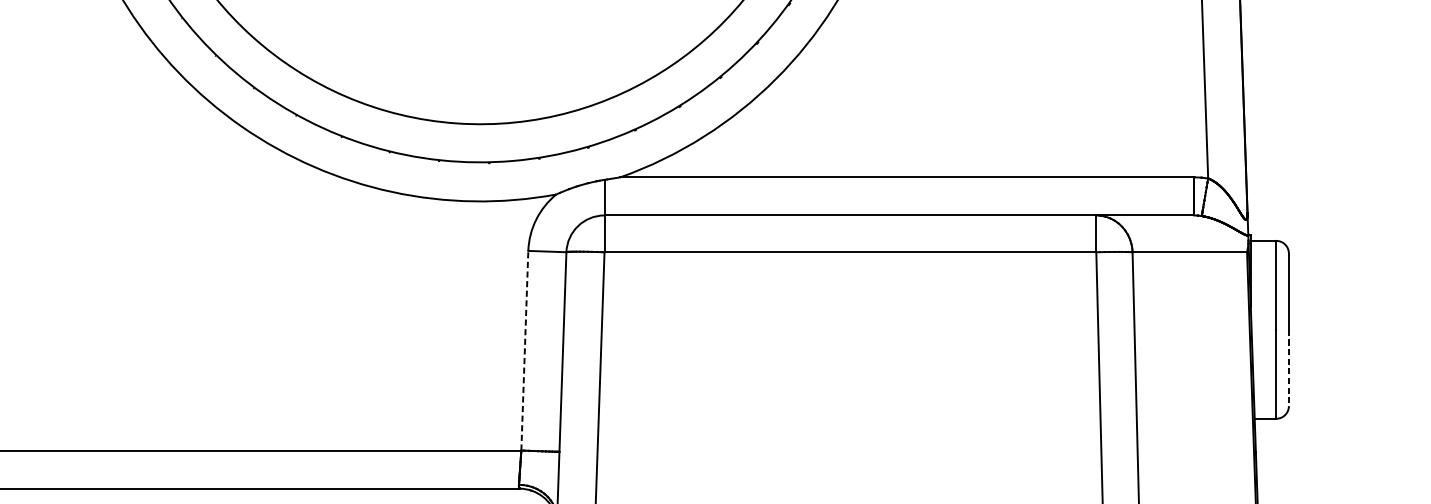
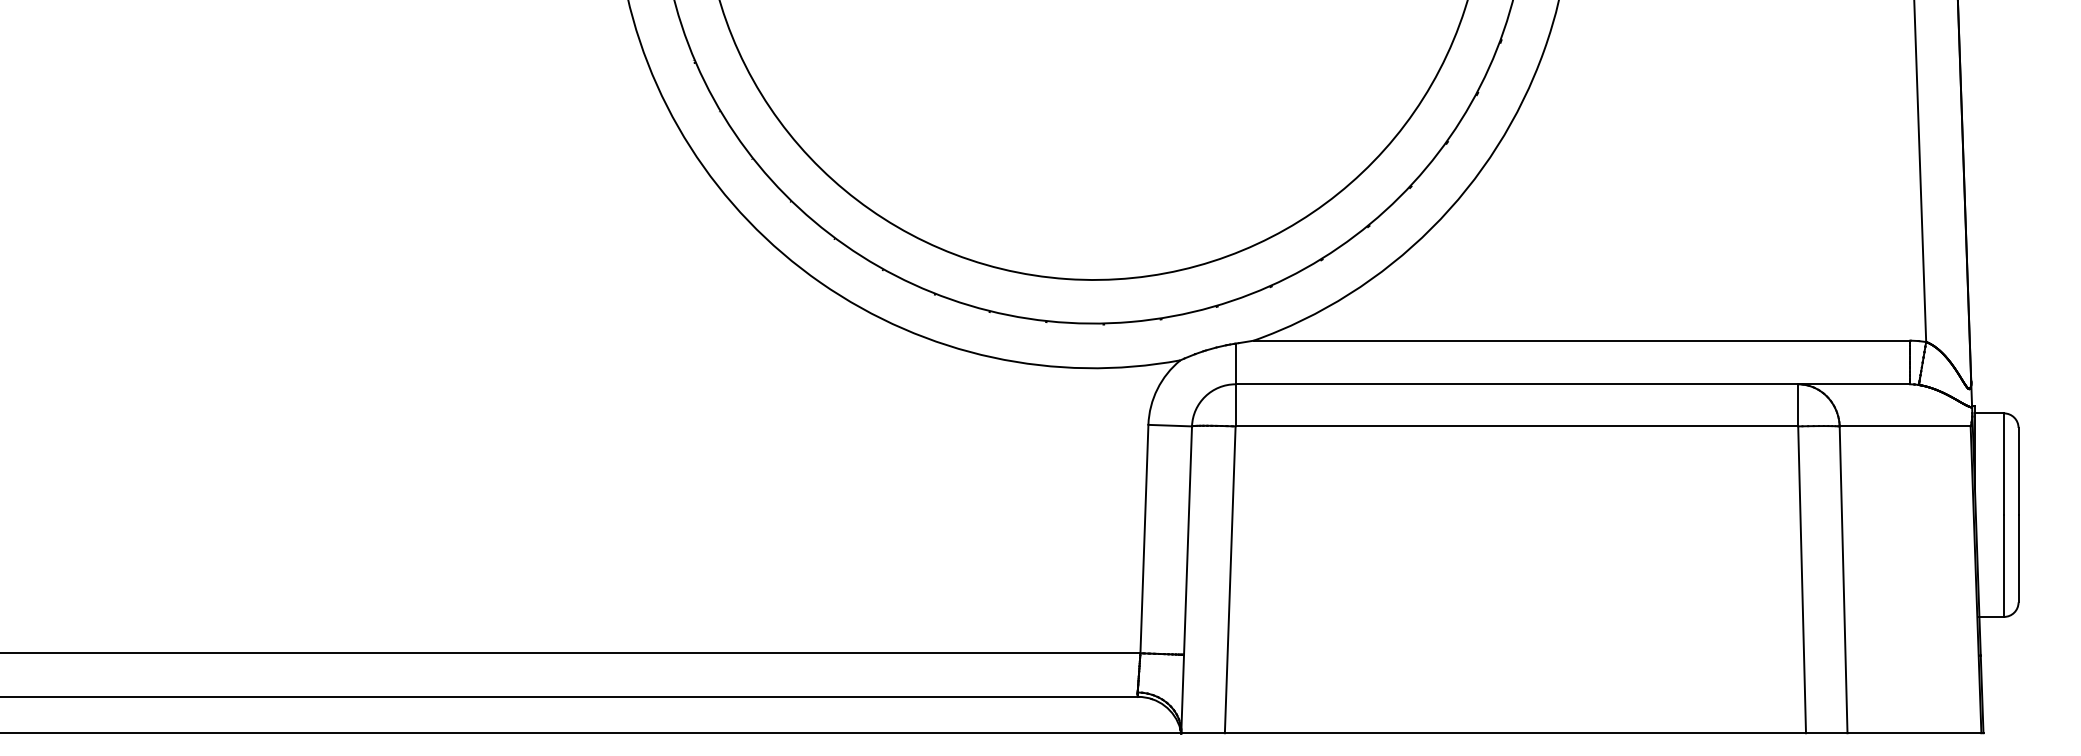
line: (524, 350) -> (1144, 538), dashed -> solid
line: (1288, 367) -> (2018, 558), dashed -> solid

